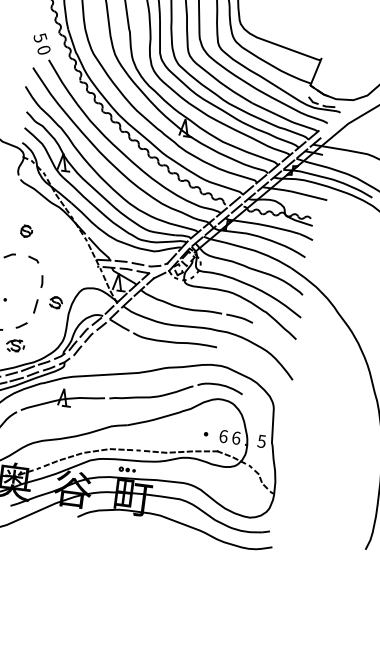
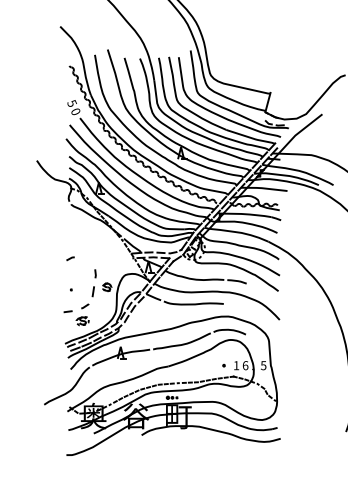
part: (25, 230) -> (79, 239), removed
line: (33, 258) -> (87, 258), removed
text: (223, 436) -> (236, 365), 6 -> 1

